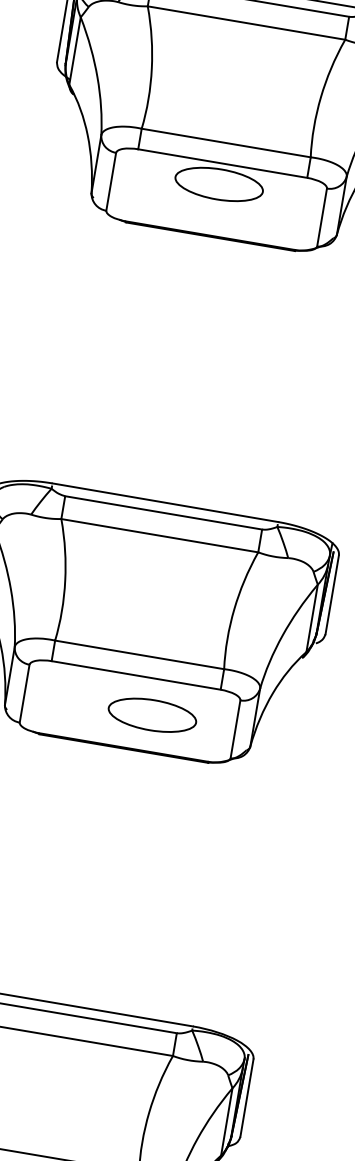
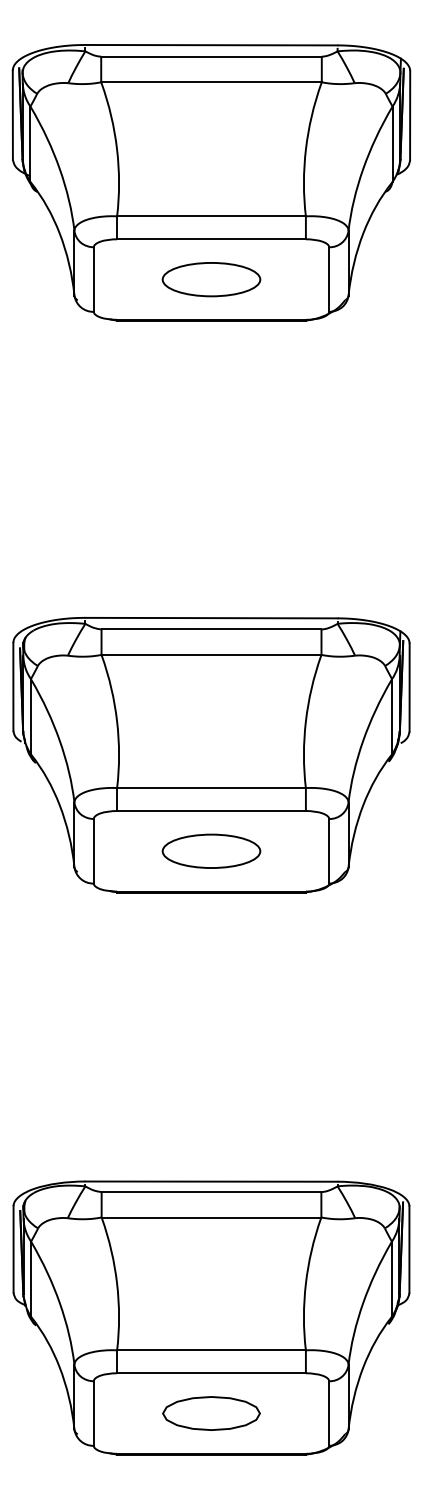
part: (219, 184) -> (211, 279), moved
part: (152, 714) -> (211, 850), moved

